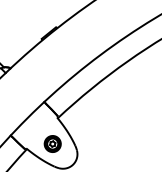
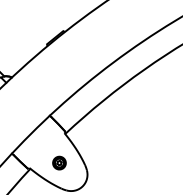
part: (52, 143) -> (59, 162), size x0.7

